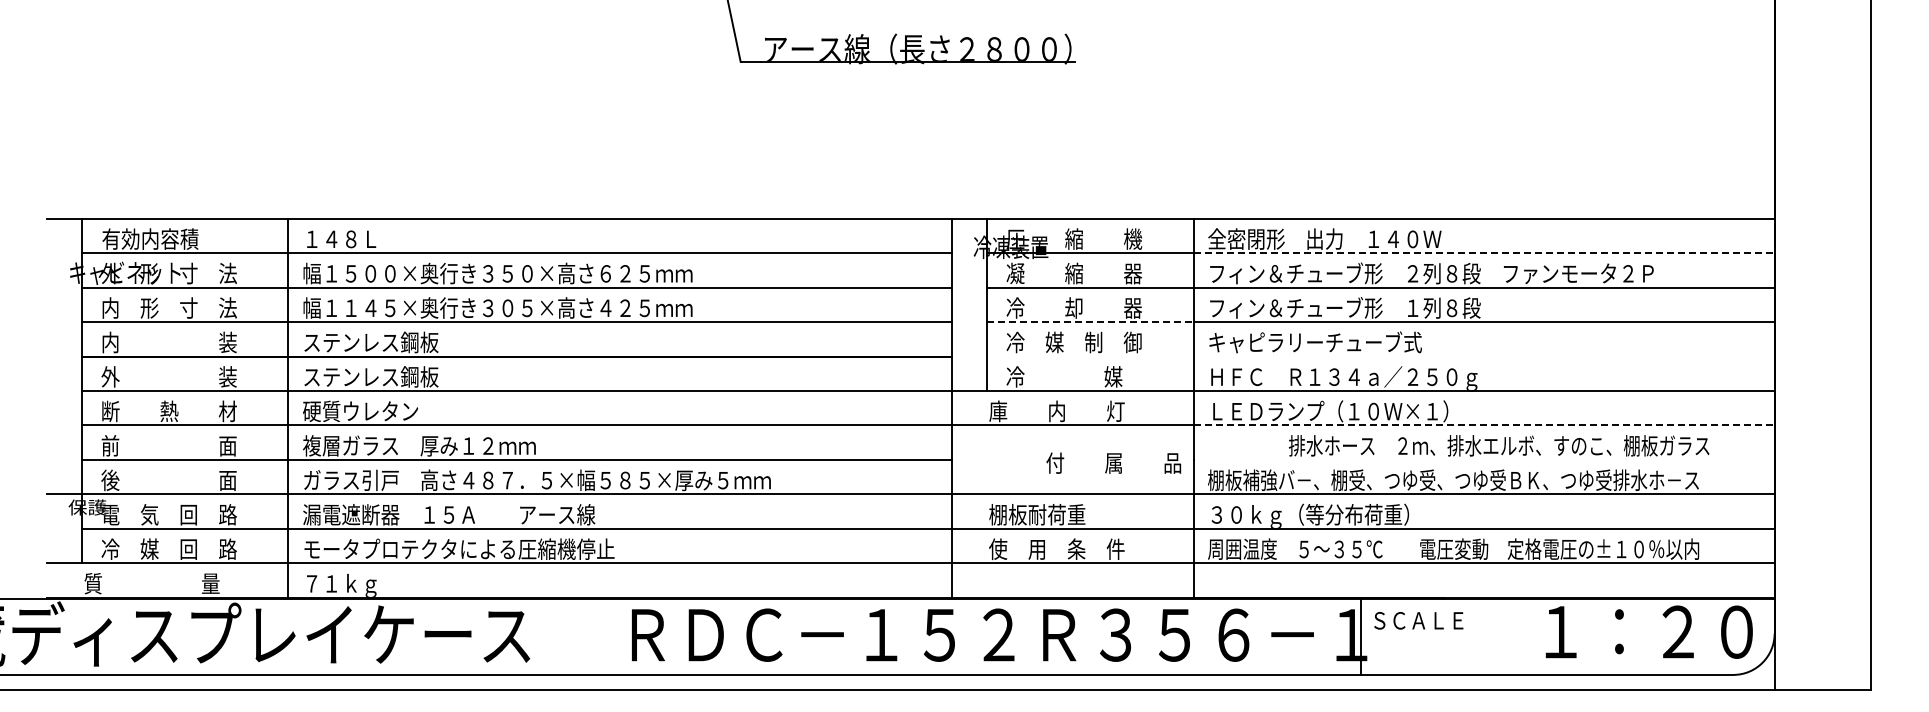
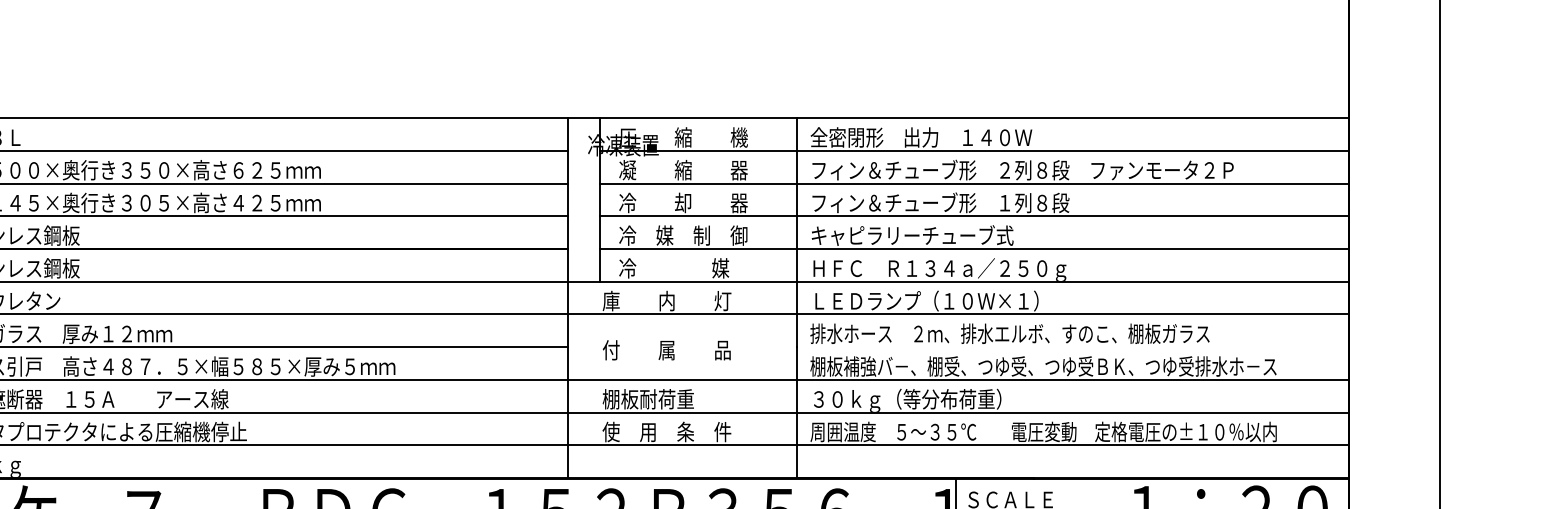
line: (1484, 253) -> (1073, 151), dashed -> solid
line: (1090, 322) -> (698, 216), dashed -> solid
line: (1380, 356) -> (974, 248), added
line: (1484, 425) -> (1073, 314), dashed -> solid
text: (1499, 445) -> (1010, 333), moved
text: (1113, 462) -> (666, 349), moved

